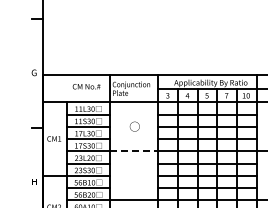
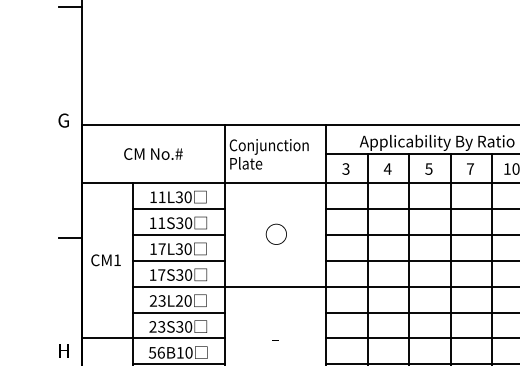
text: (86, 86) -> (153, 153), moved
line: (134, 151) -> (275, 286), dashed -> solid

